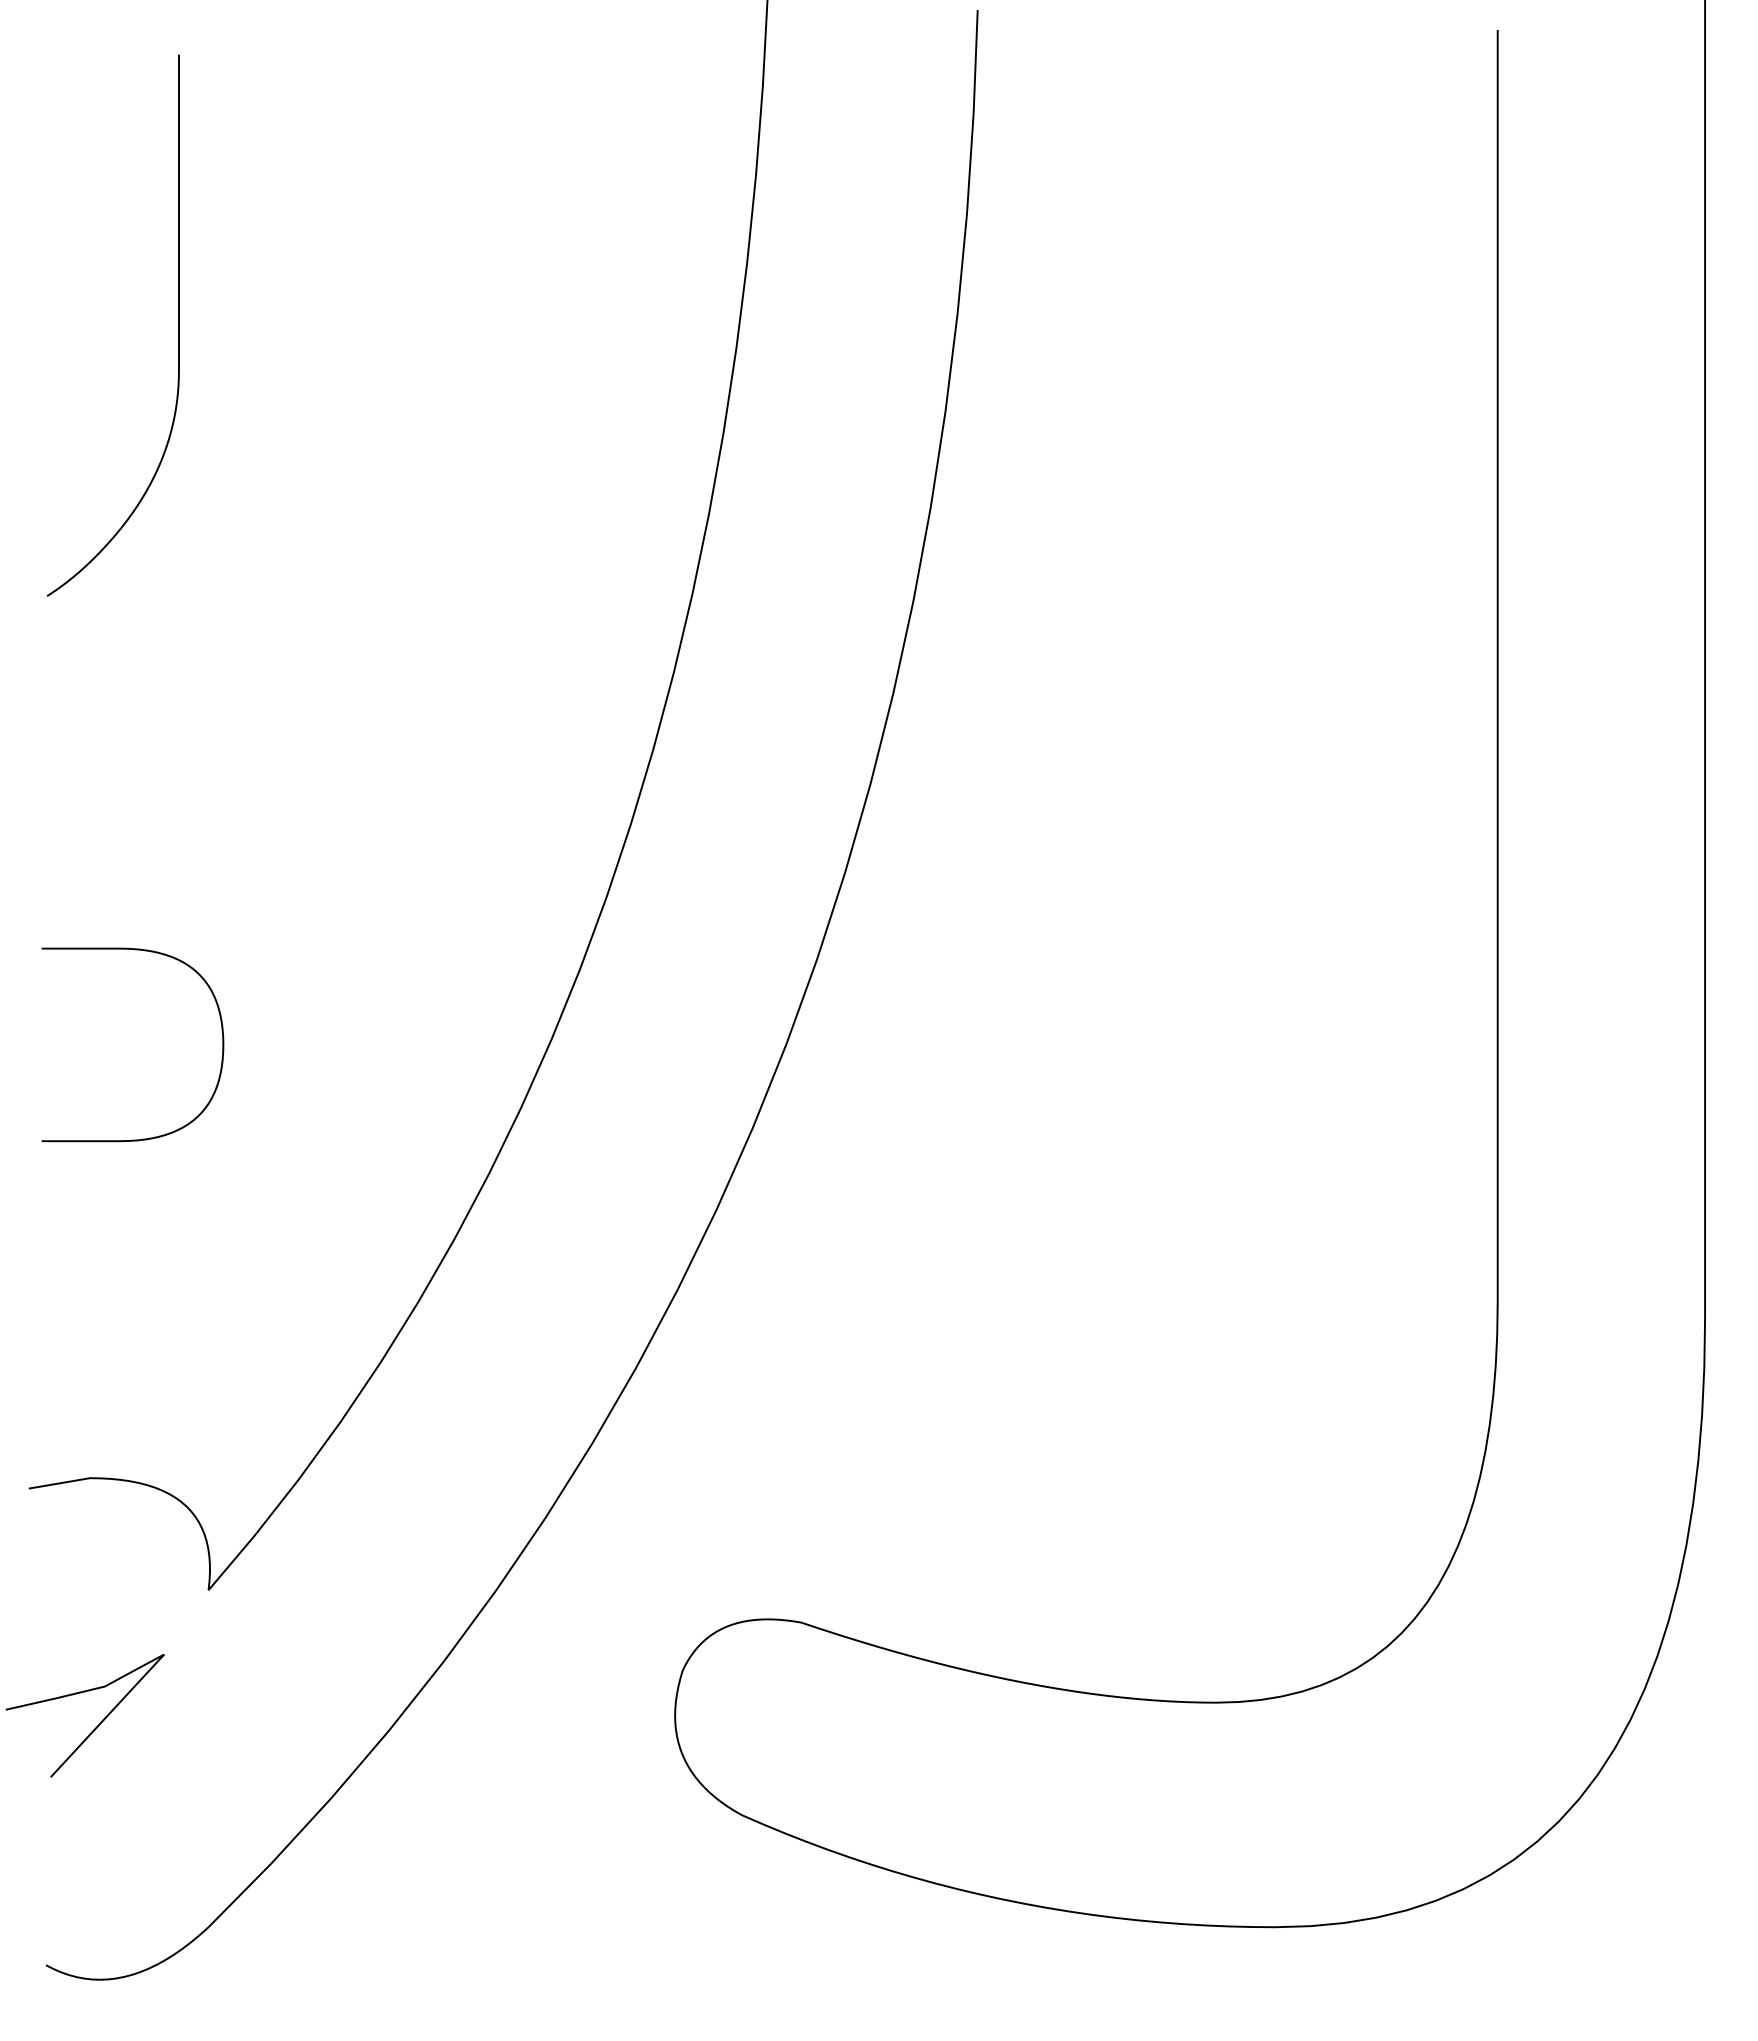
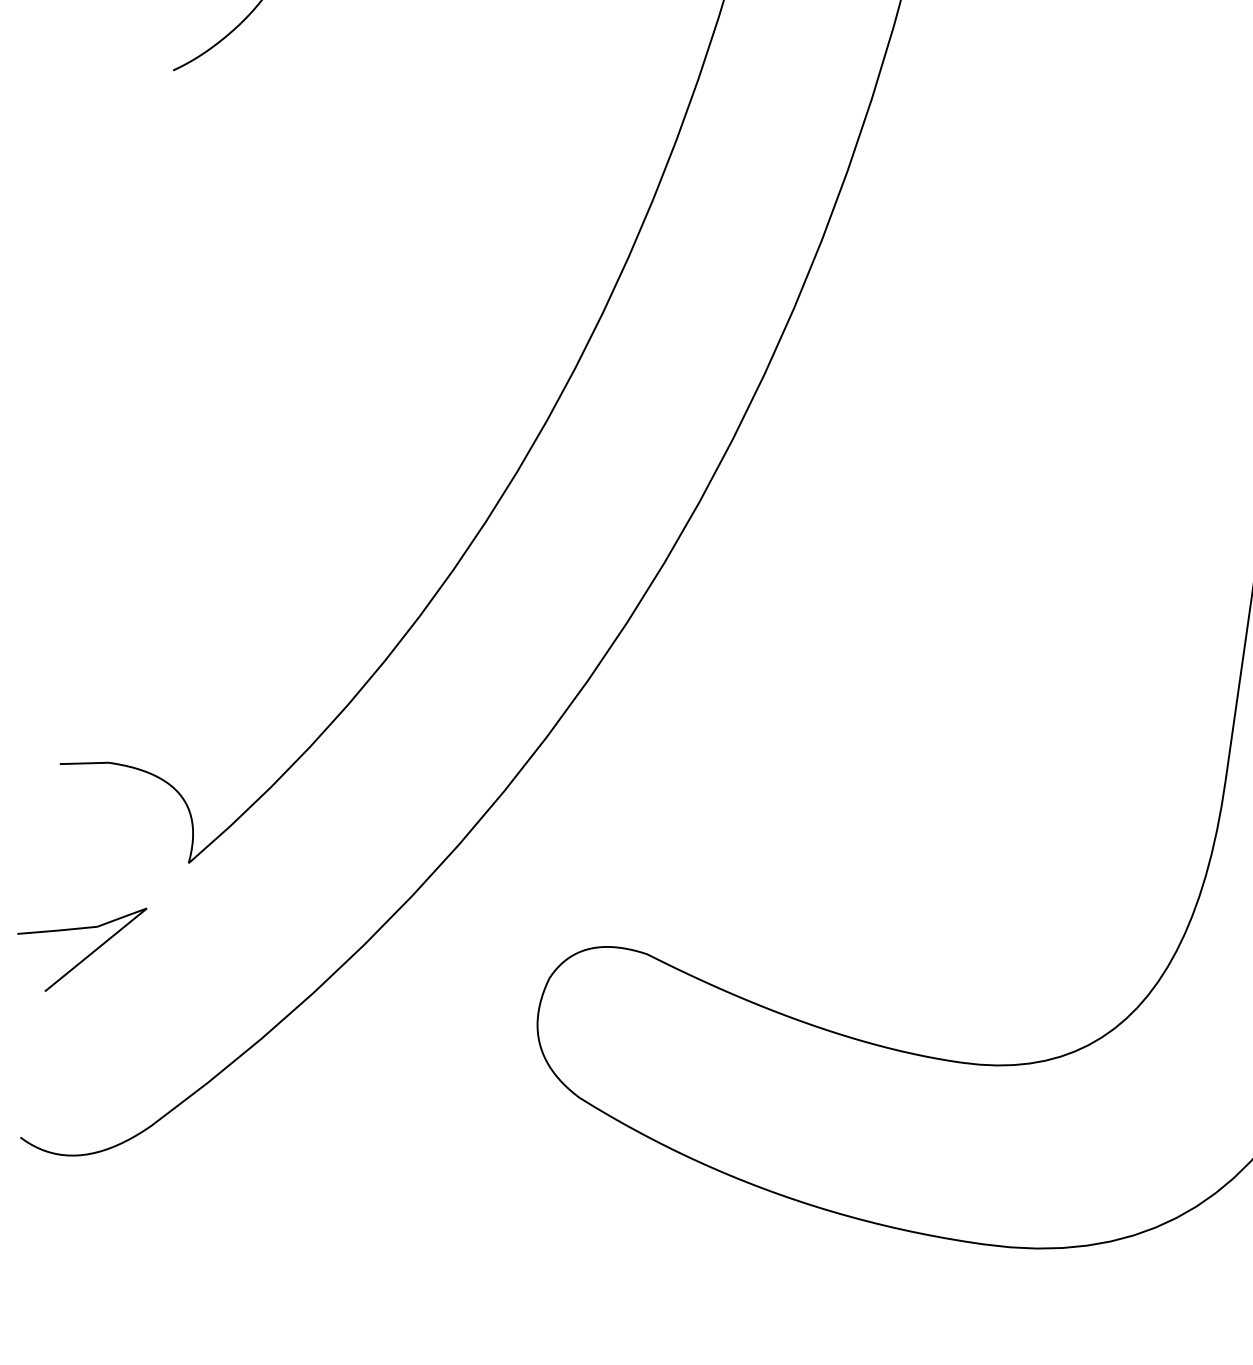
curve: (221, 1031) -> (260, 429), removed

